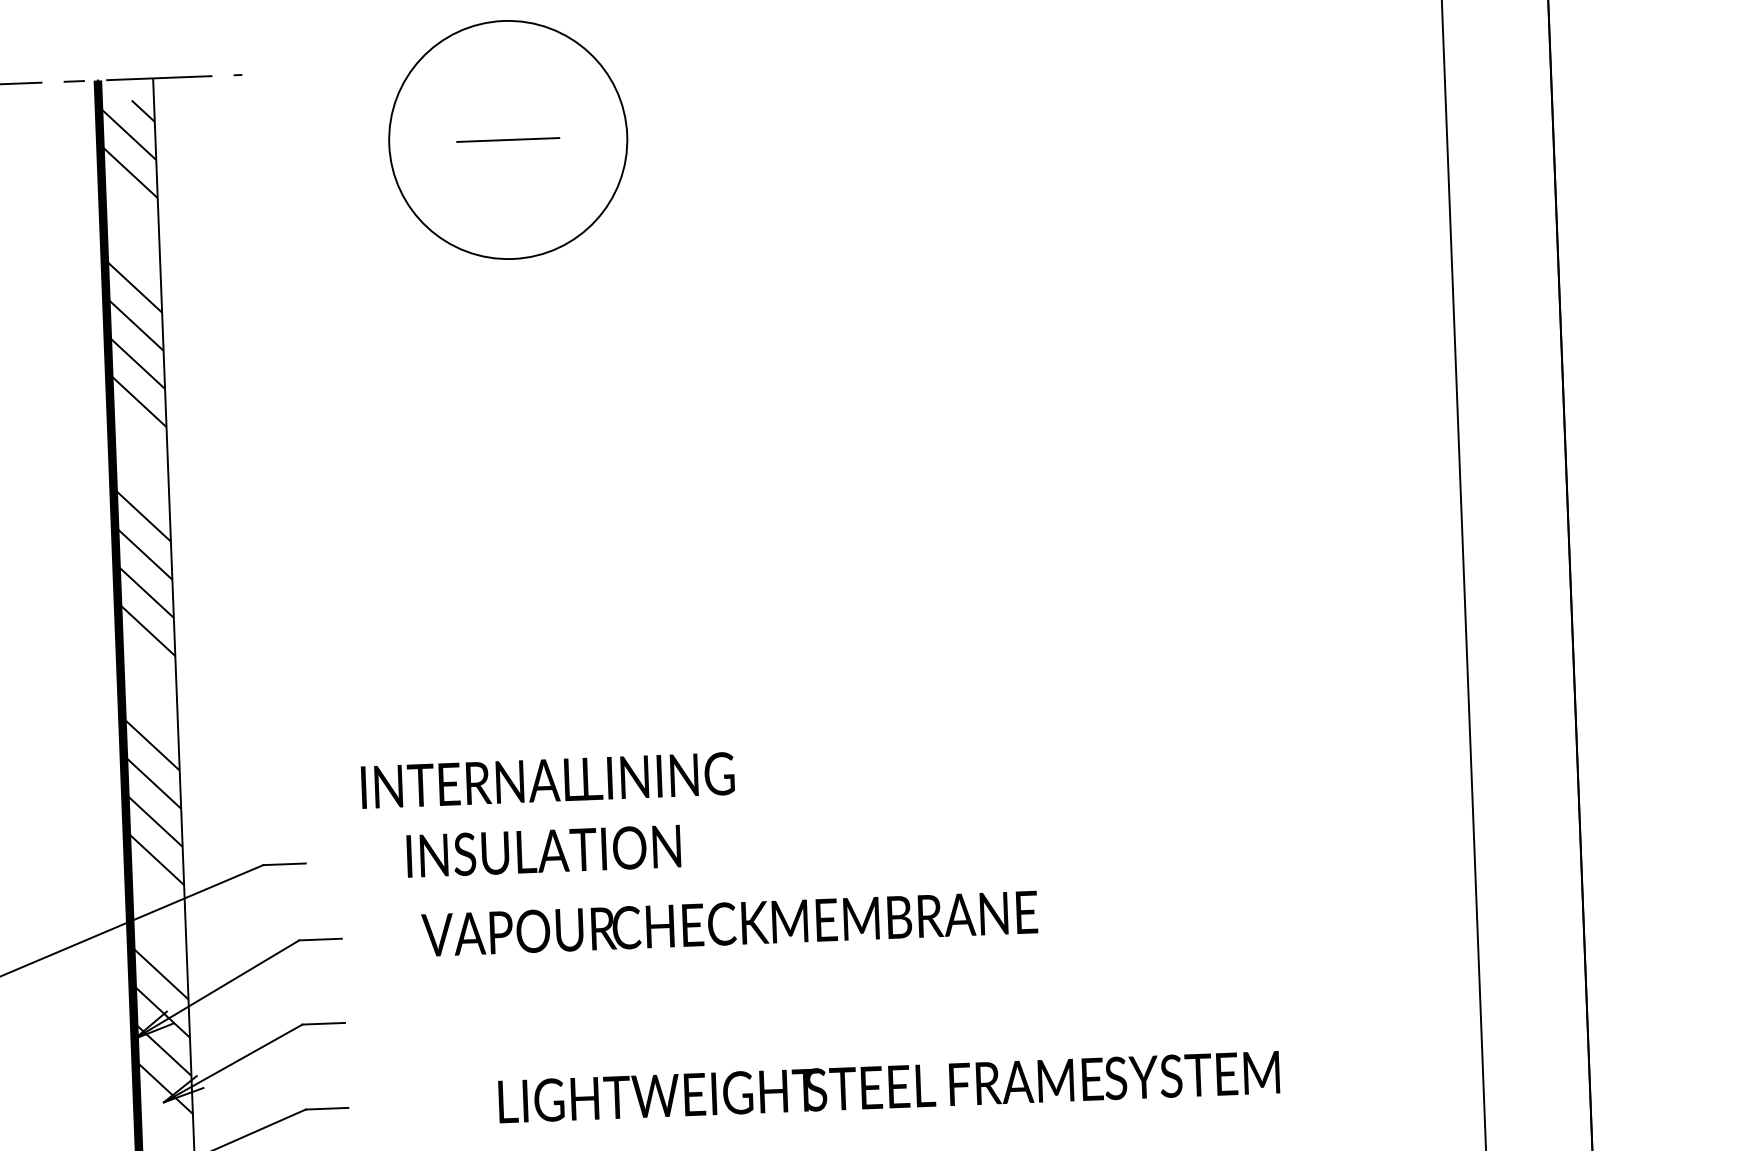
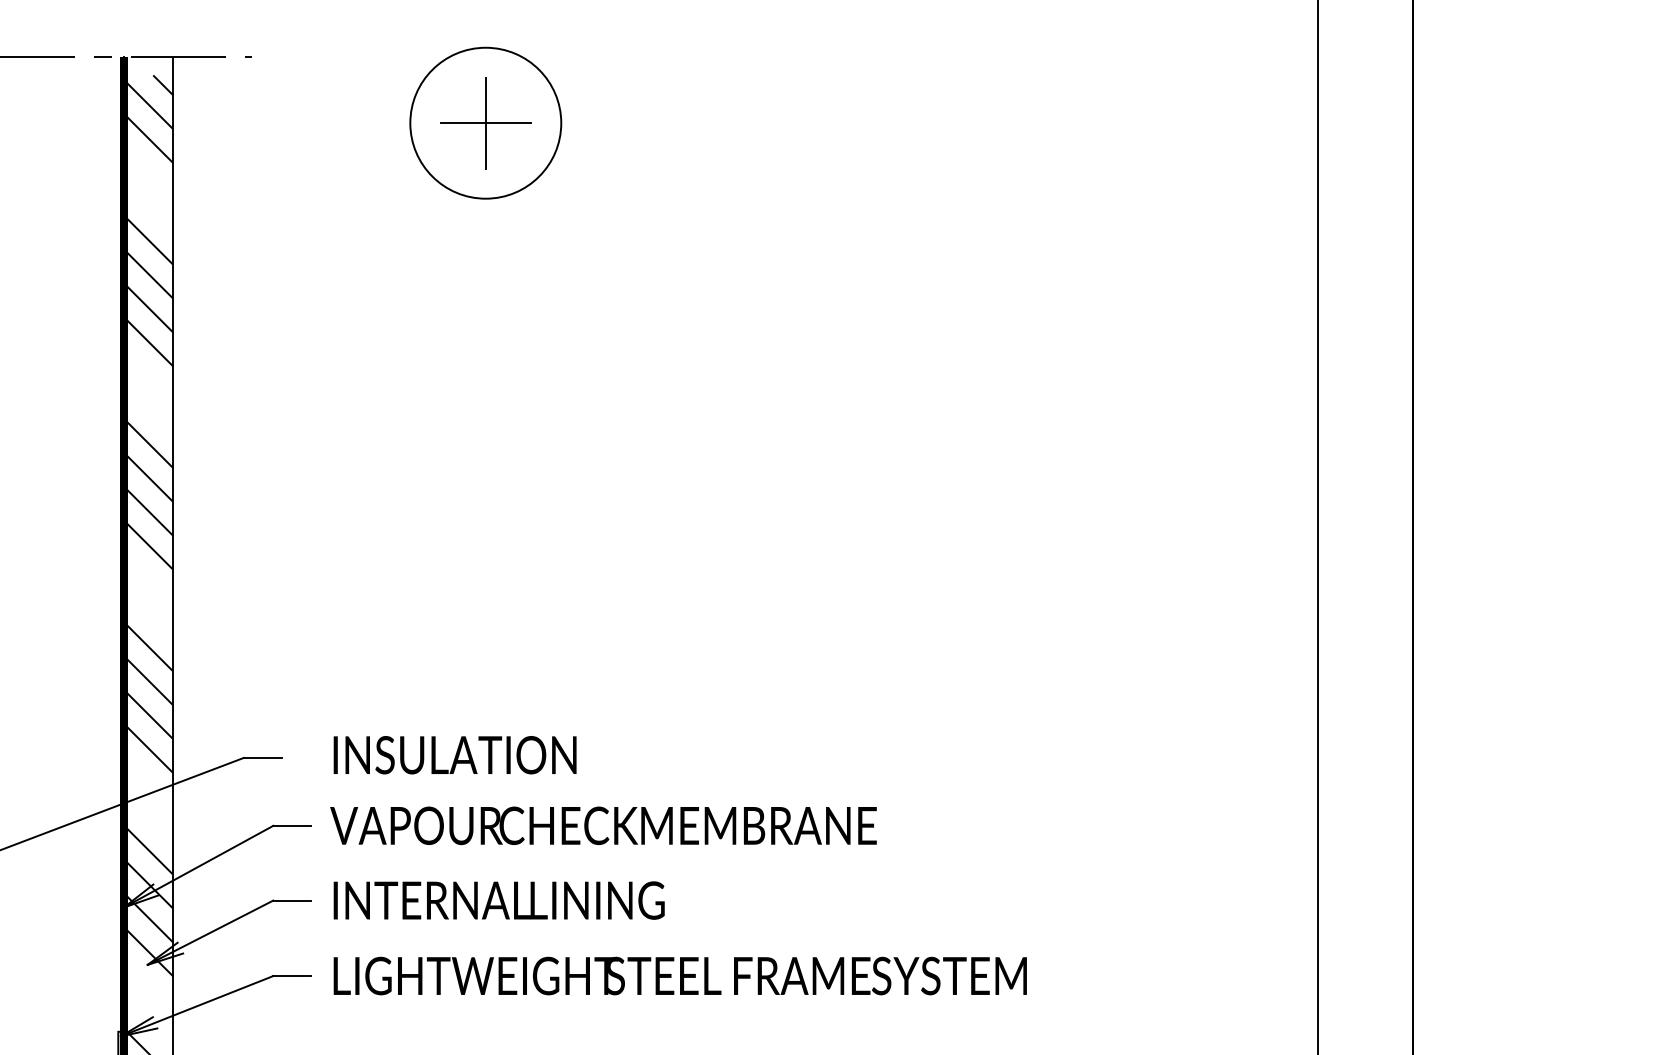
circle: (507, 139) -> (485, 122), size x0.71
line: (507, 139) -> (485, 122), added
text: (547, 780) -> (498, 900), moved
text: (543, 851) -> (454, 755), moved
text: (729, 923) -> (603, 825), moved
text: (888, 1086) -> (679, 975), moved

